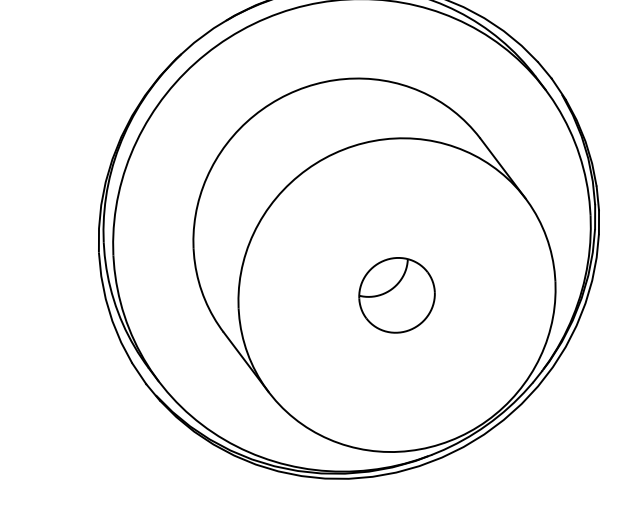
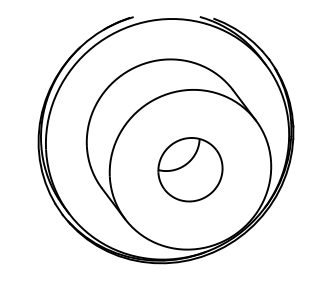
part: (397, 294) -> (190, 169), size x1.67

